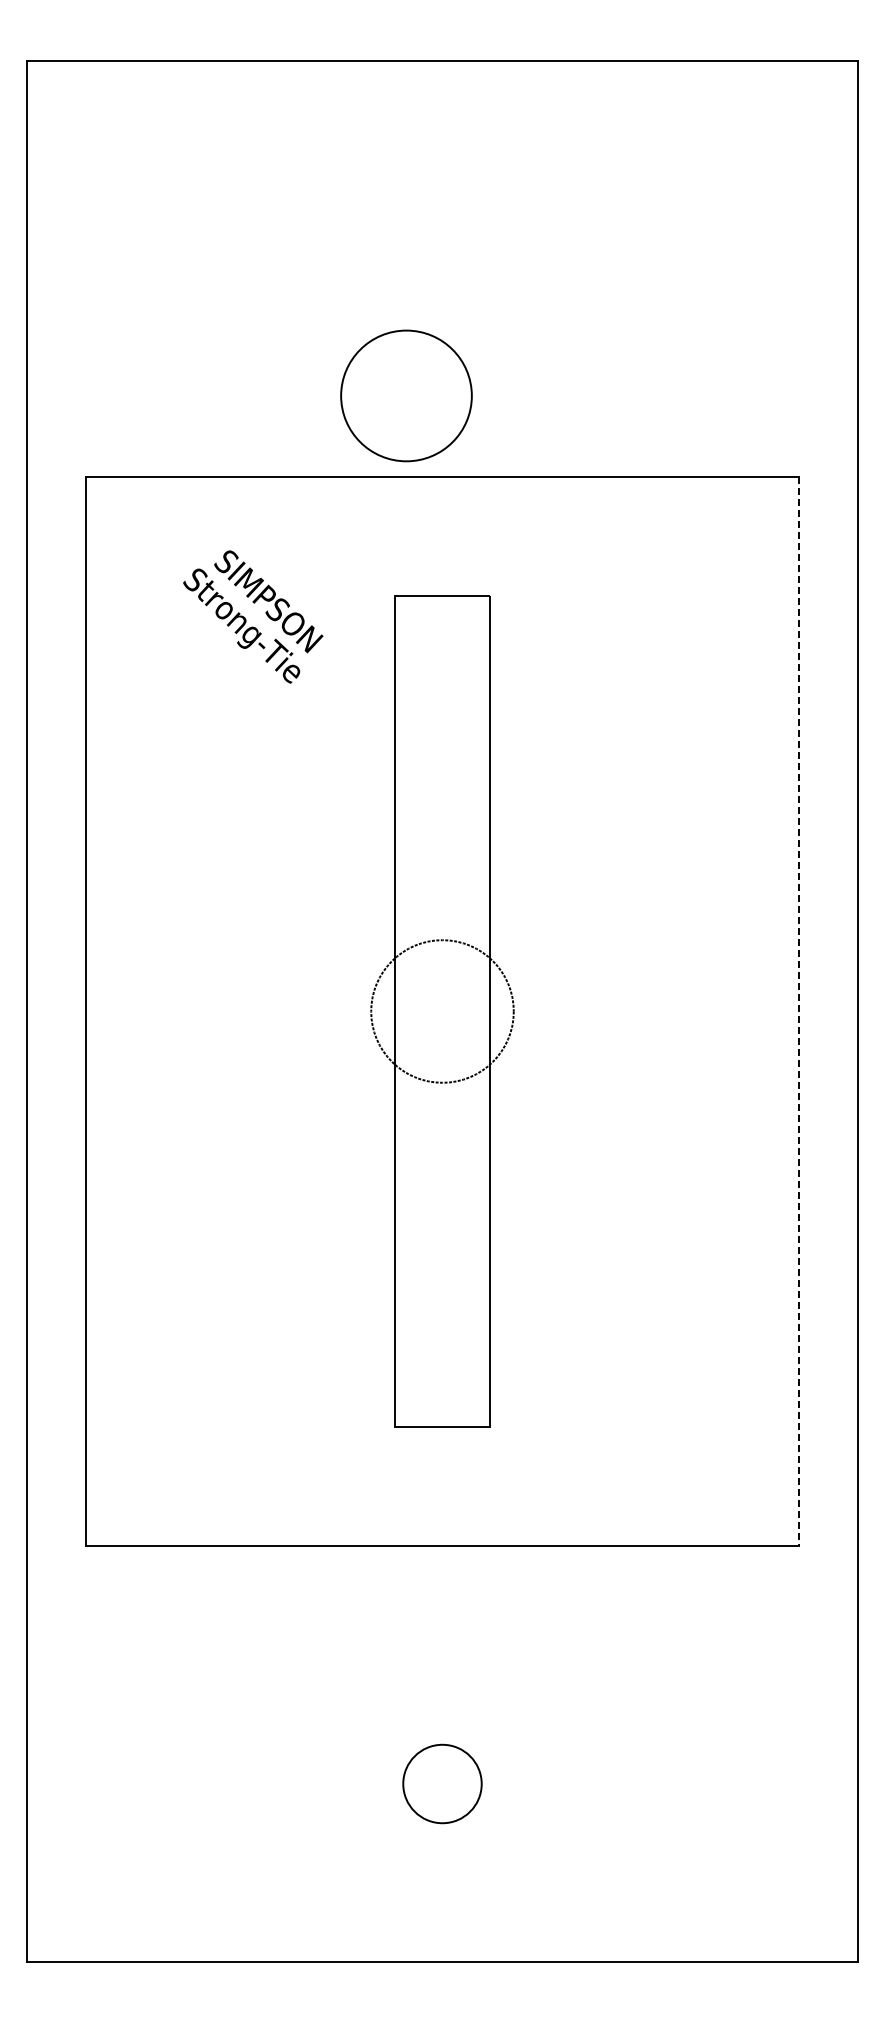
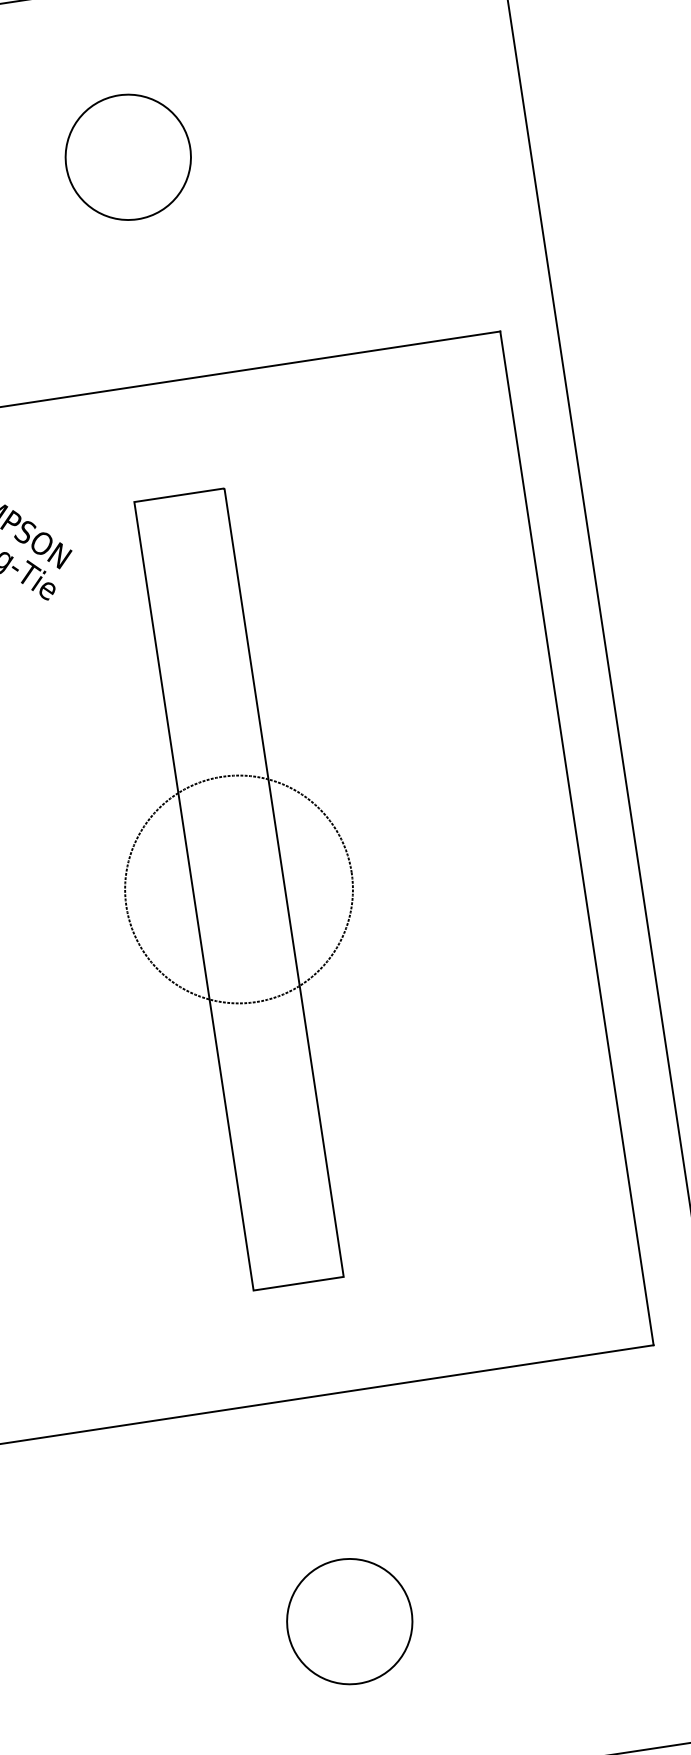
circle: (406, 395) -> (128, 156), moved
circle: (442, 1011) -> (239, 889), size x1.67
line: (799, 1011) -> (577, 838), dashed -> solid
circle: (442, 1783) -> (349, 1621), size x1.67

